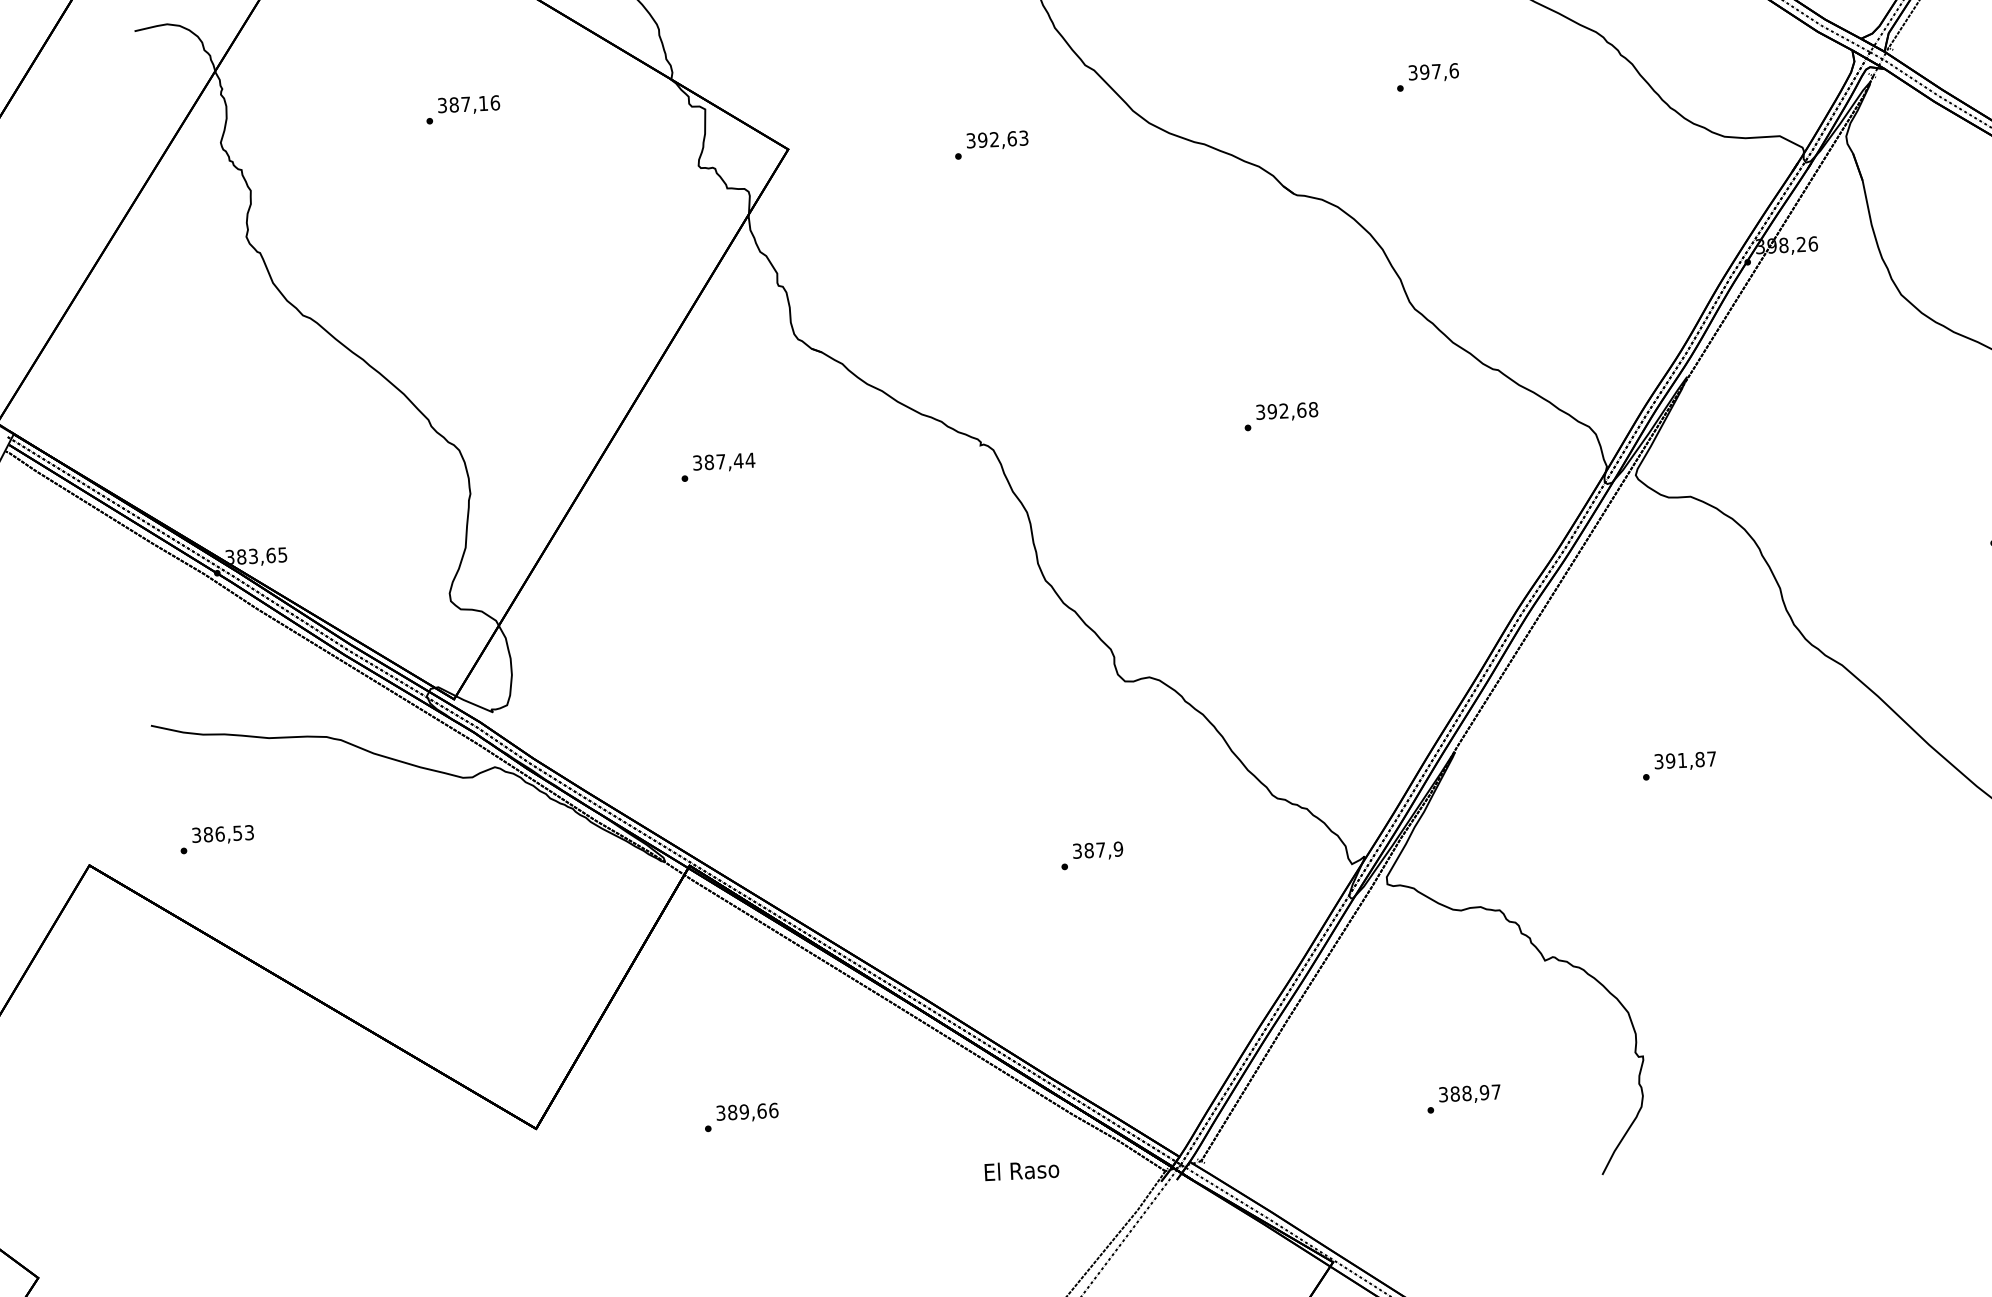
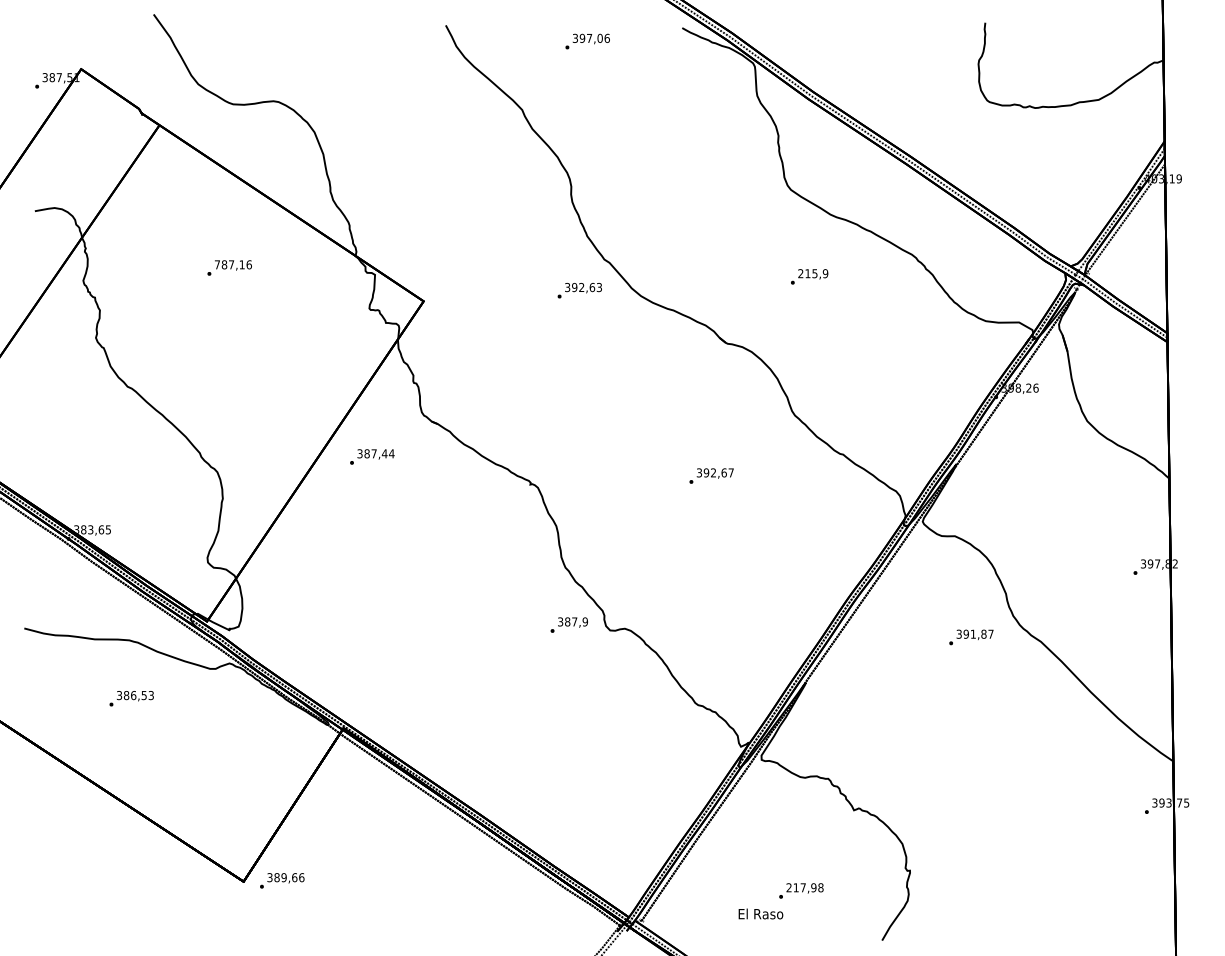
text: (1434, 71) -> (813, 273), 397,6 -> 215,9
text: (440, 105) -> (216, 264), 387,16 -> 787,16
text: (991, 144) -> (579, 290), moved
text: (1312, 409) -> (730, 472), 392,68 -> 392,67
text: (718, 466) -> (372, 456), moved
text: (1679, 766) -> (971, 637), moved
text: (216, 839) -> (131, 698), moved
text: (1090, 854) -> (568, 624), moved
text: (1468, 1092) -> (804, 887), 388,97 -> 217,98
text: (741, 1116) -> (282, 880), moved
text: (1021, 1169) -> (760, 913), moved

